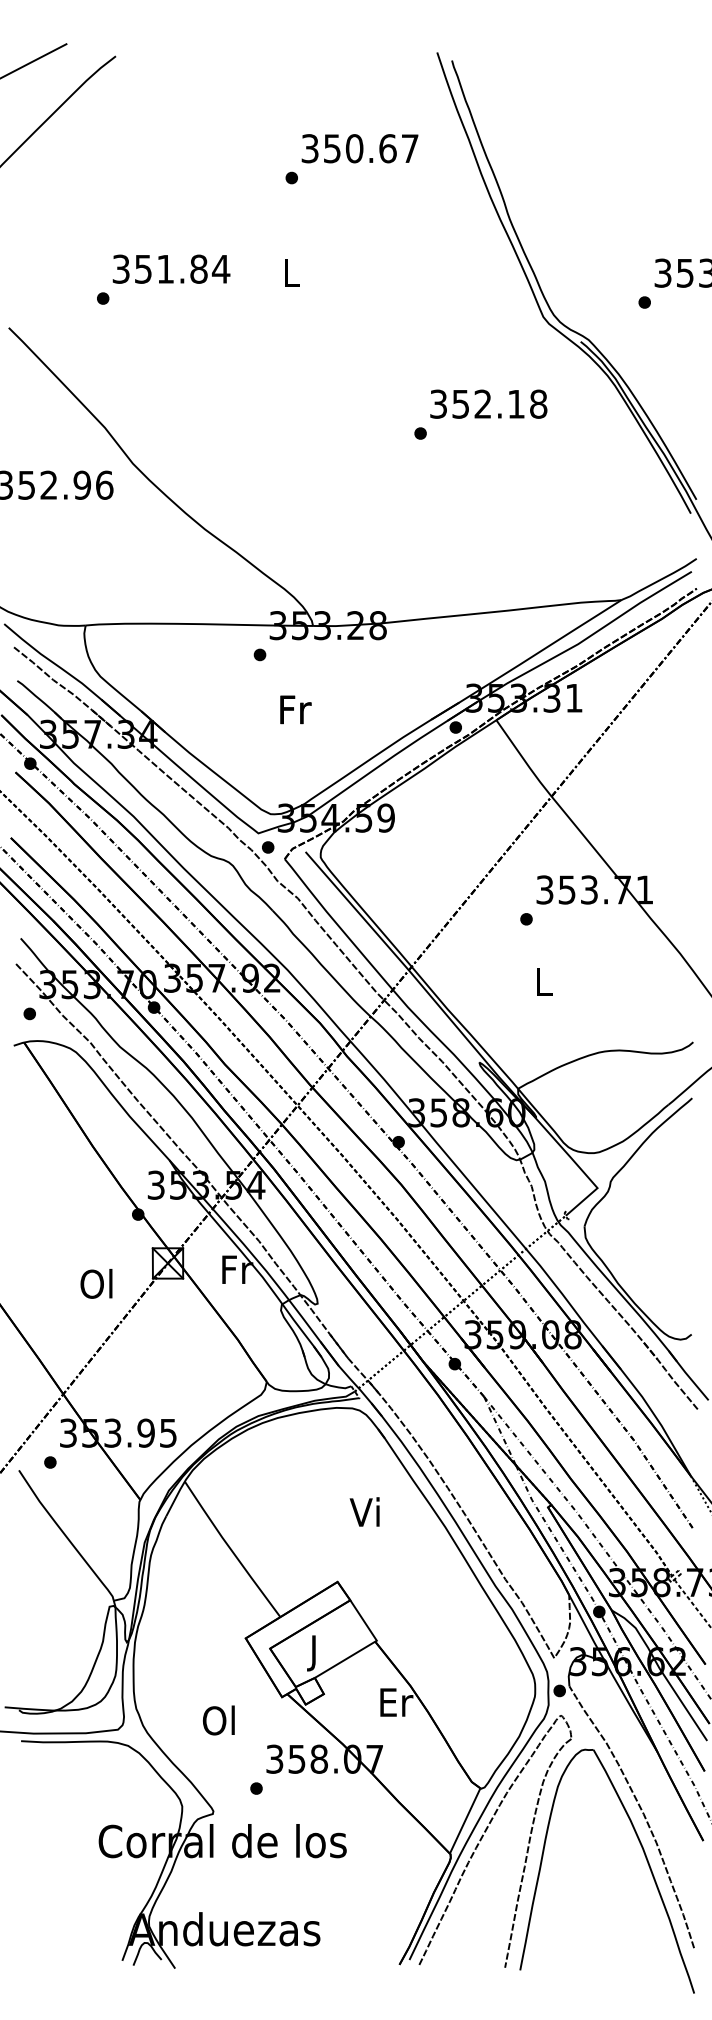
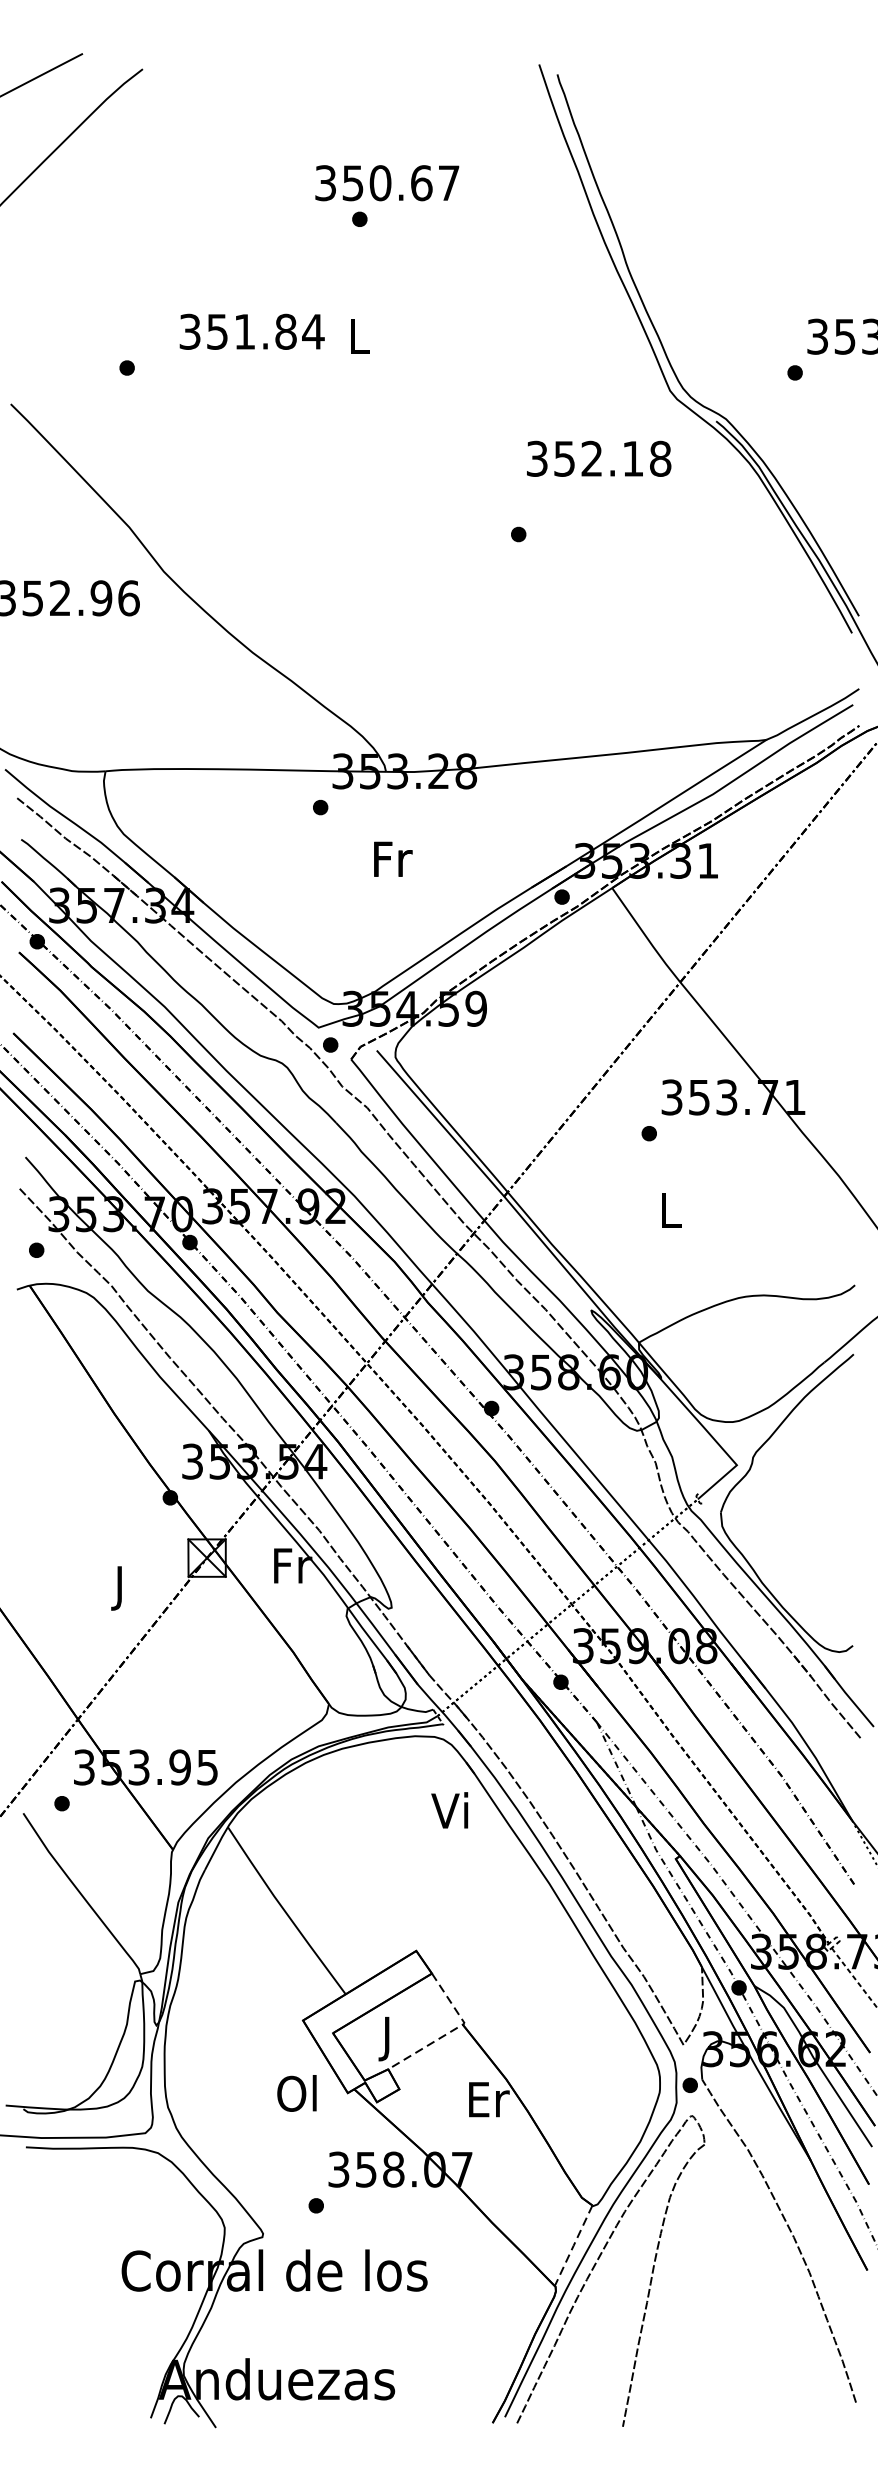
text: (359, 148) -> (386, 182), moved
text: (171, 268) -> (252, 330), moved
text: (488, 403) -> (598, 457), moved
text: (295, 709) -> (392, 858), moved
text: (96, 1287) -> (118, 1587), Ol -> J
text: (364, 1511) -> (449, 1809), moved
line: (366, 1646) -> (451, 2030), solid -> dashed
text: (218, 1720) -> (296, 2093), moved
line: (465, 1821) -> (574, 2246), solid -> dashed
part: (643, 1853) -> (793, 2285), removed

